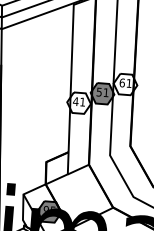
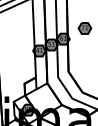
fill: (125, 83) -> (63, 38), added
fill: (79, 102) -> (39, 50), added

